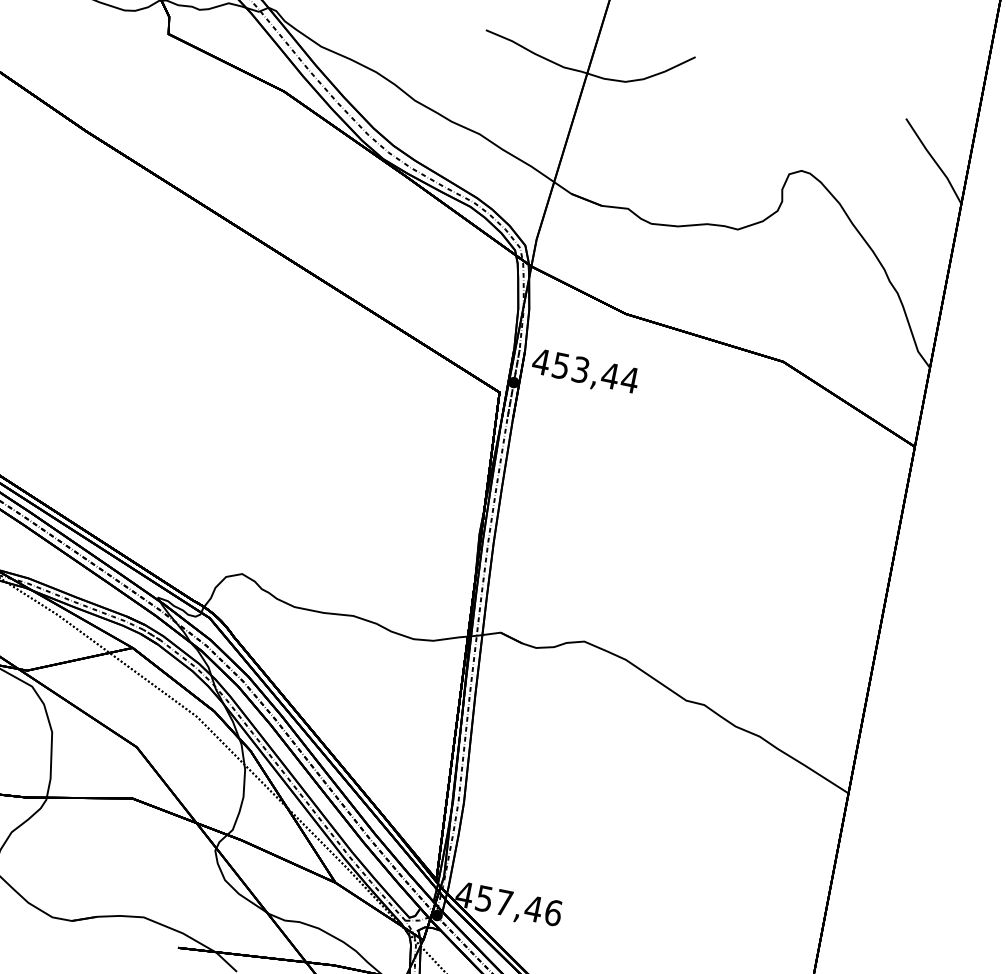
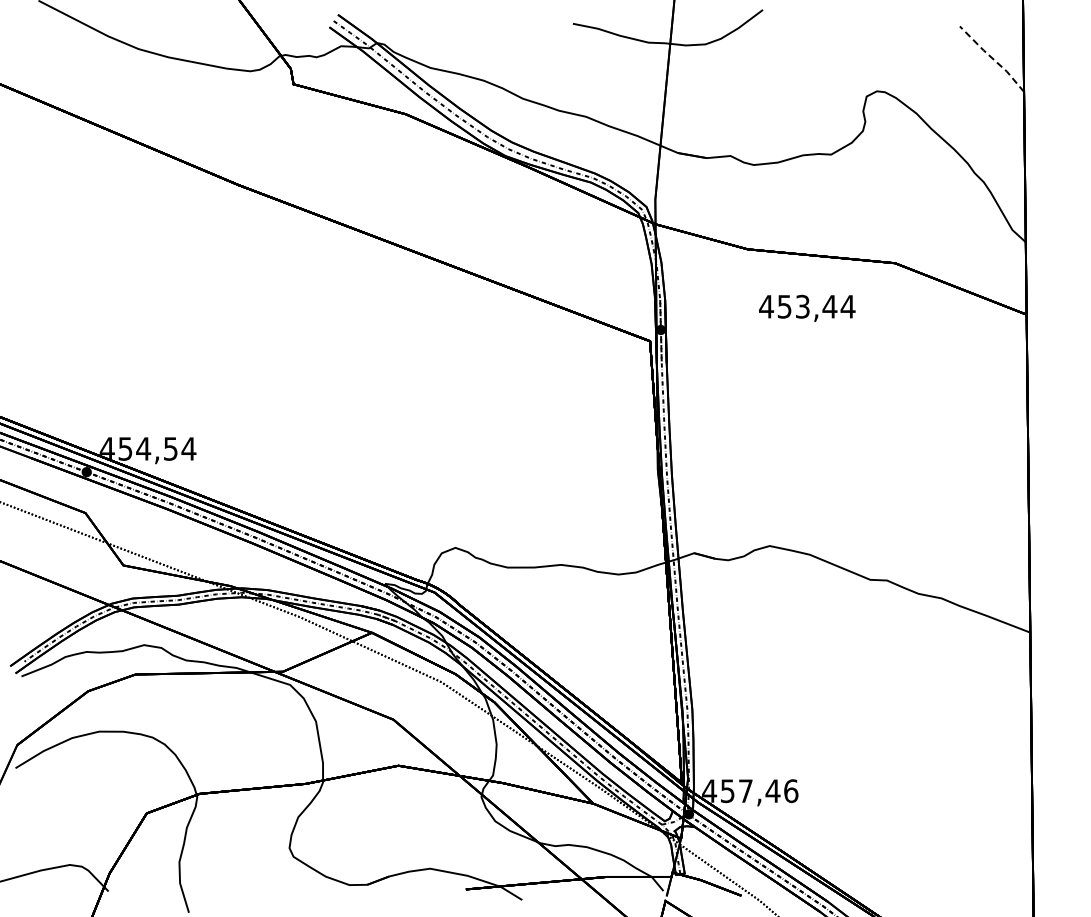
line: (934, 160) -> (992, 58), solid -> dashed
text: (585, 371) -> (807, 307), moved

